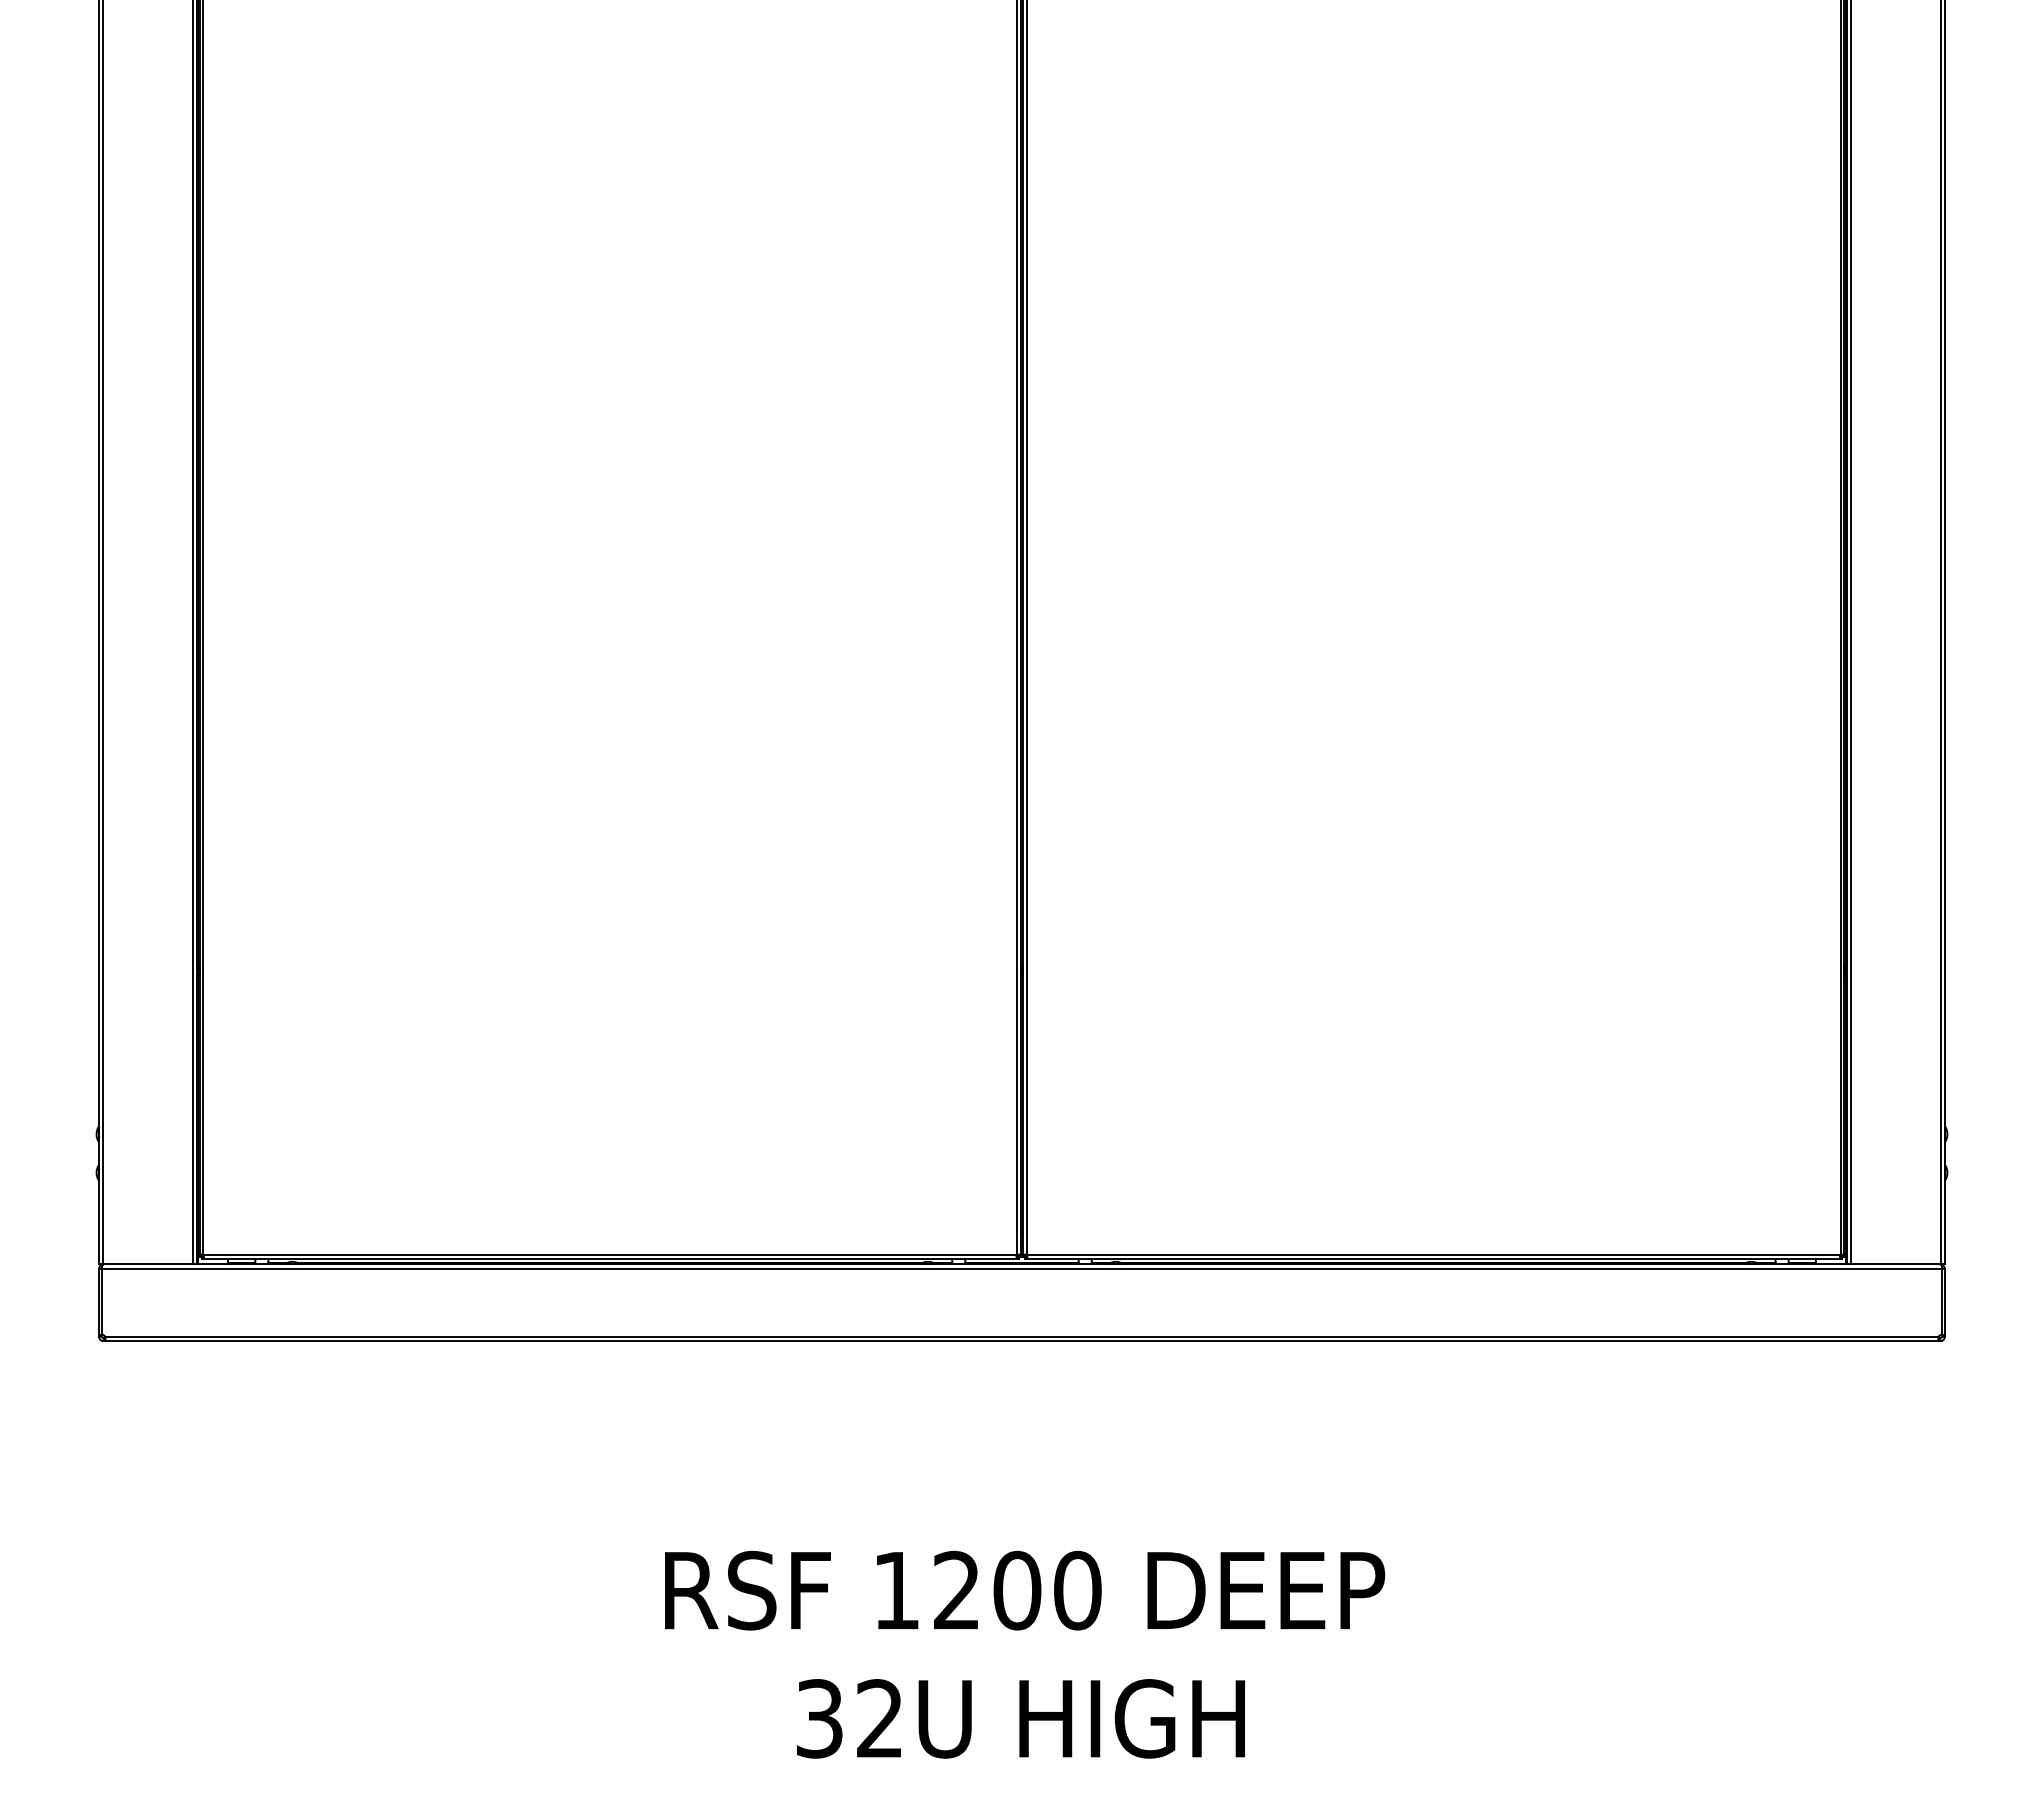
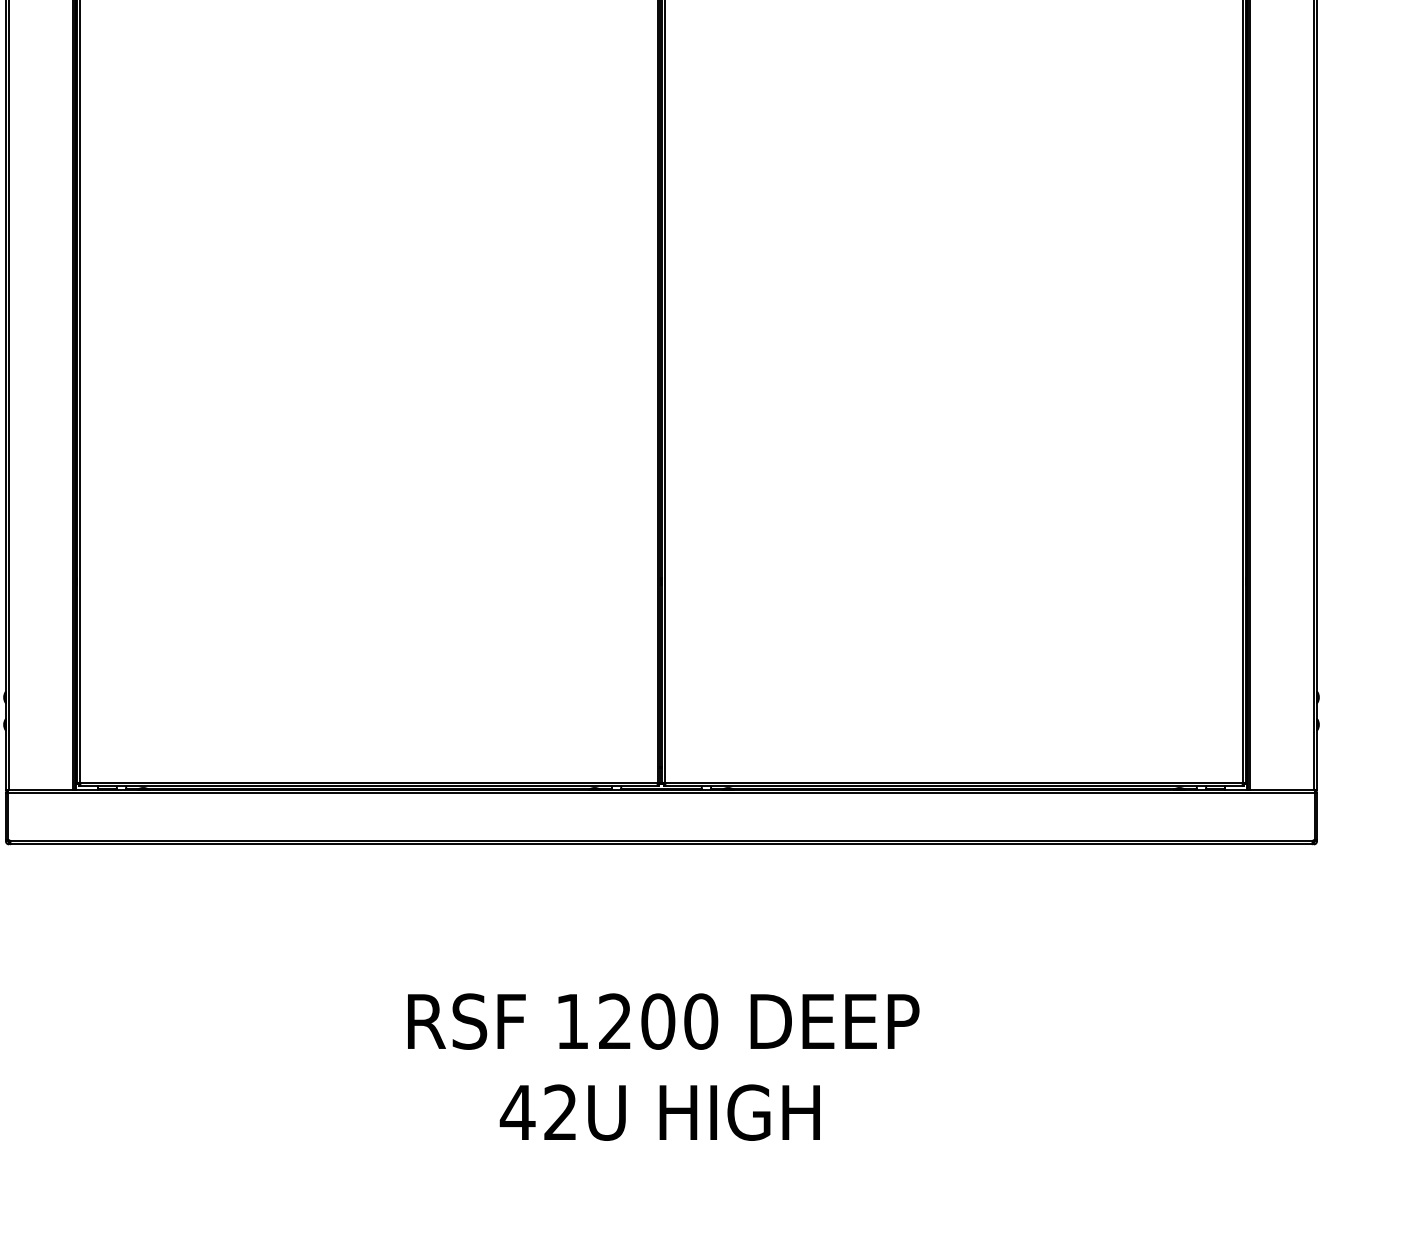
text: (819, 1718) -> (517, 1112), 32U -> 42U

